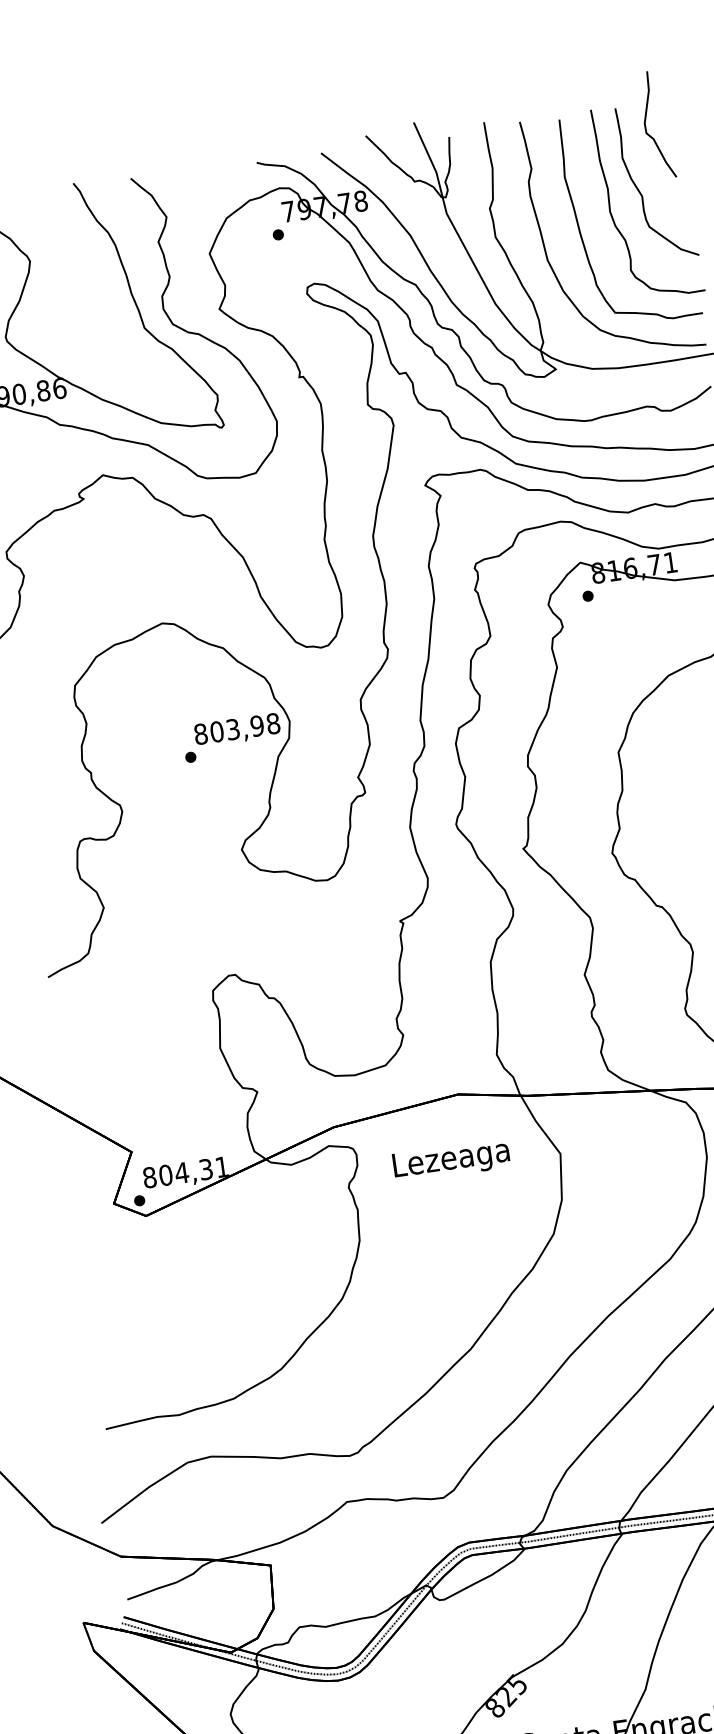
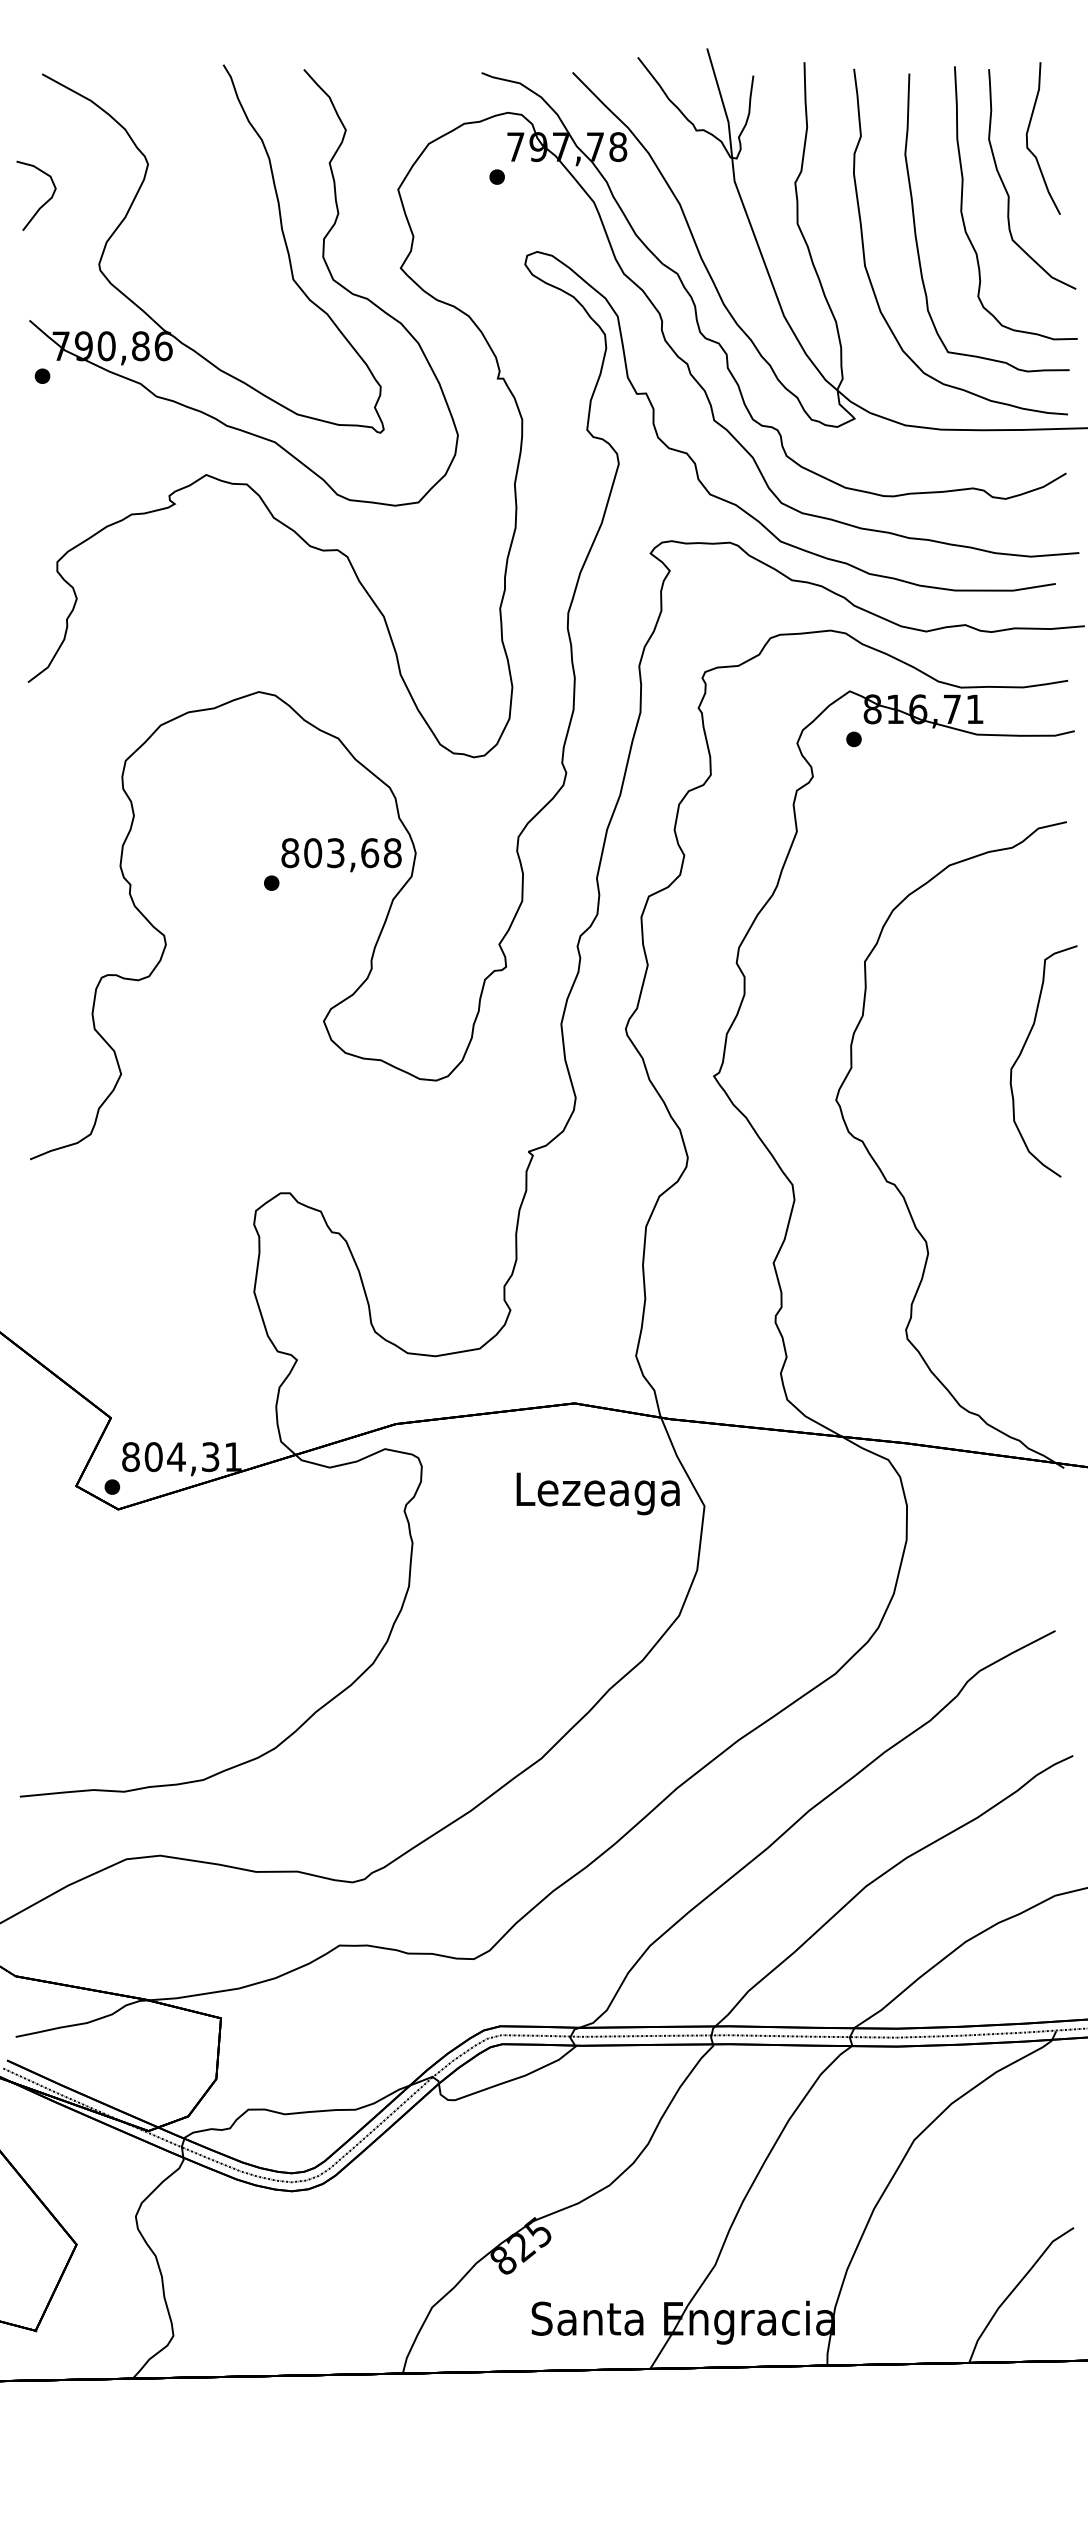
curve: (645, 126) -> (1027, 138), moved
text: (257, 726) -> (370, 853), 803,98 -> 803,68
text: (450, 1160) -> (597, 1493), moved

